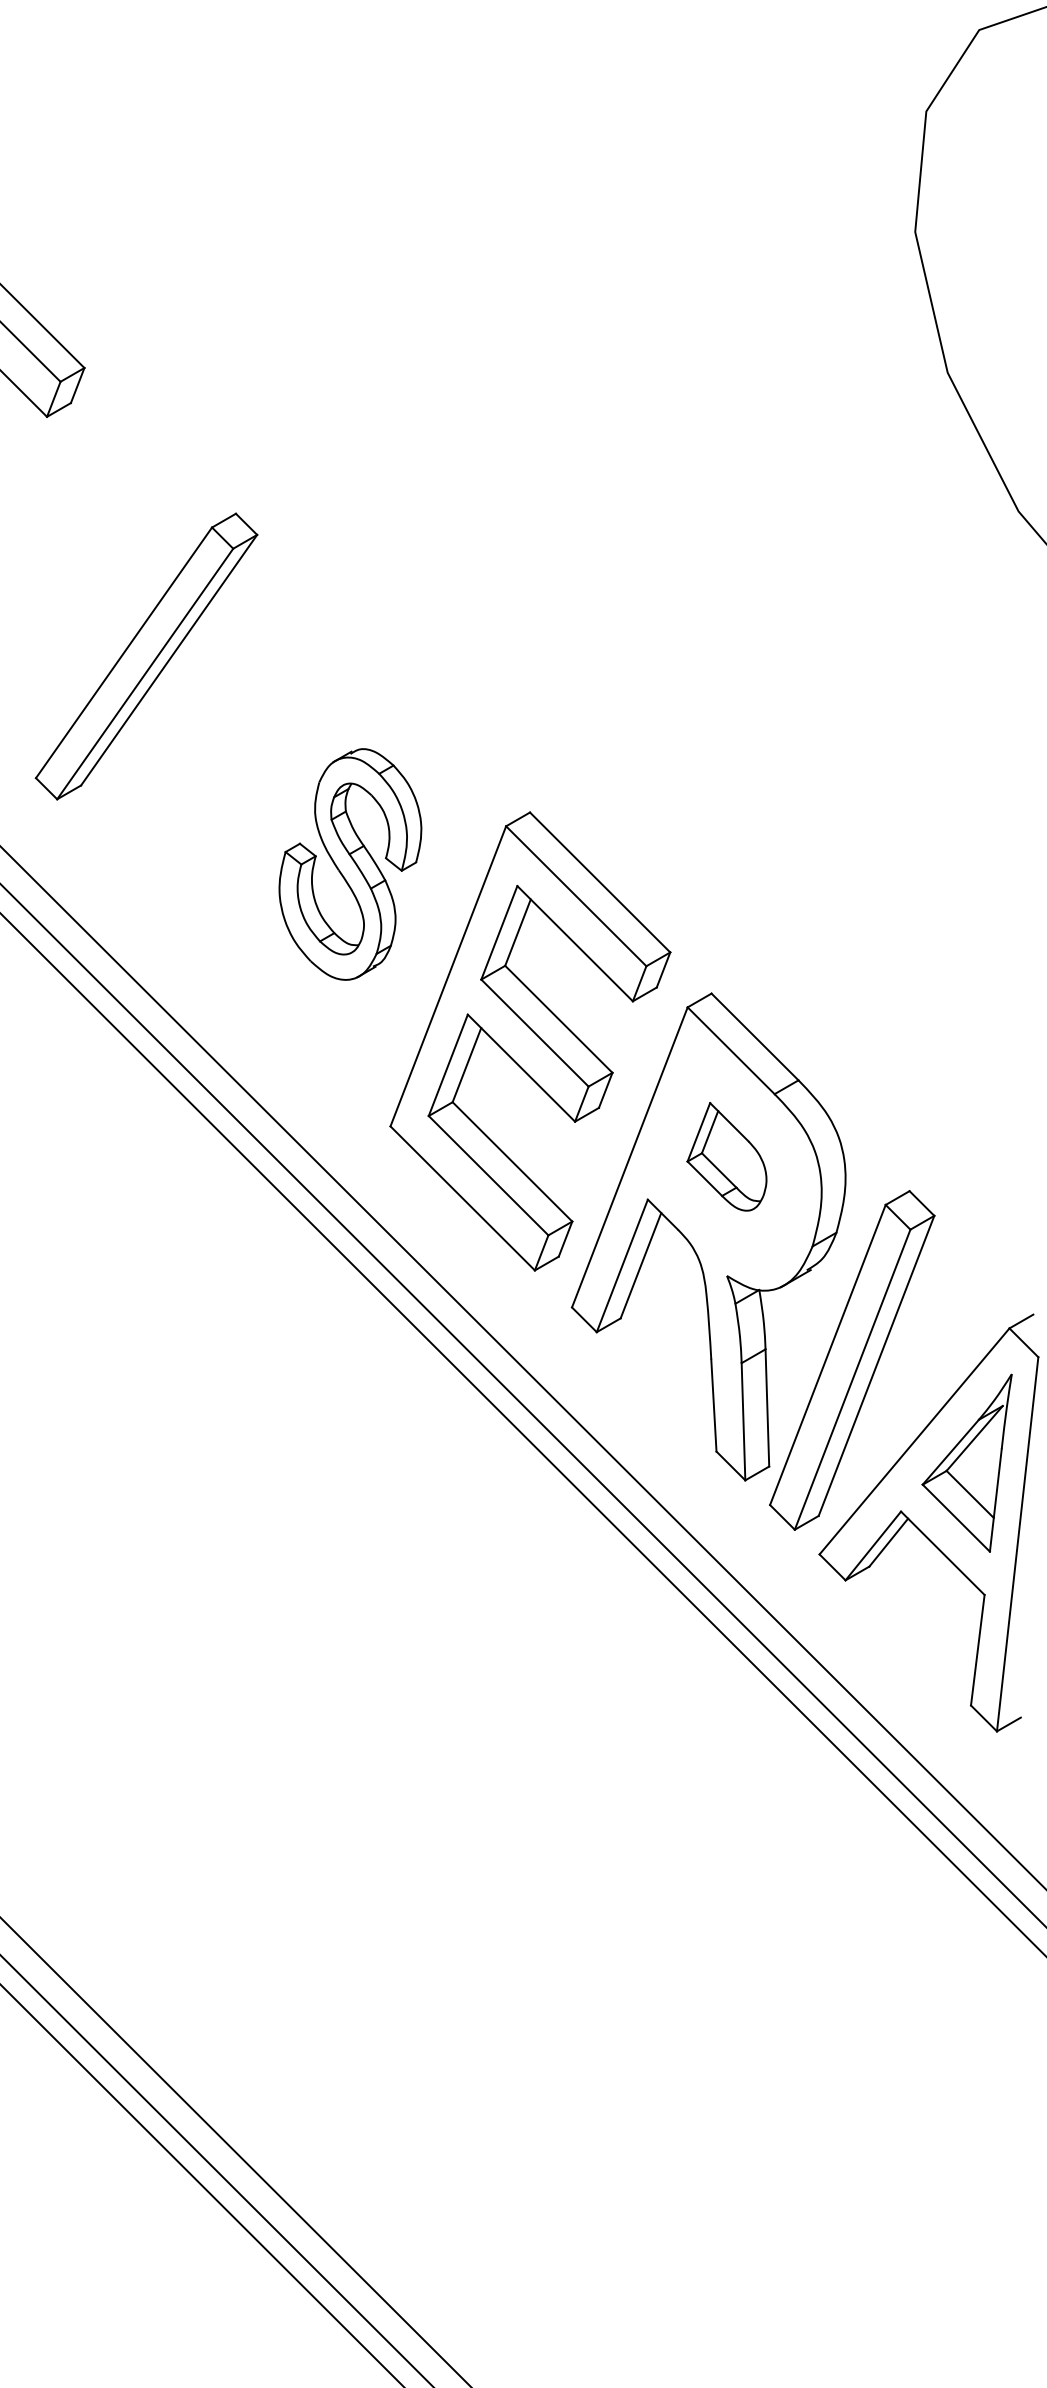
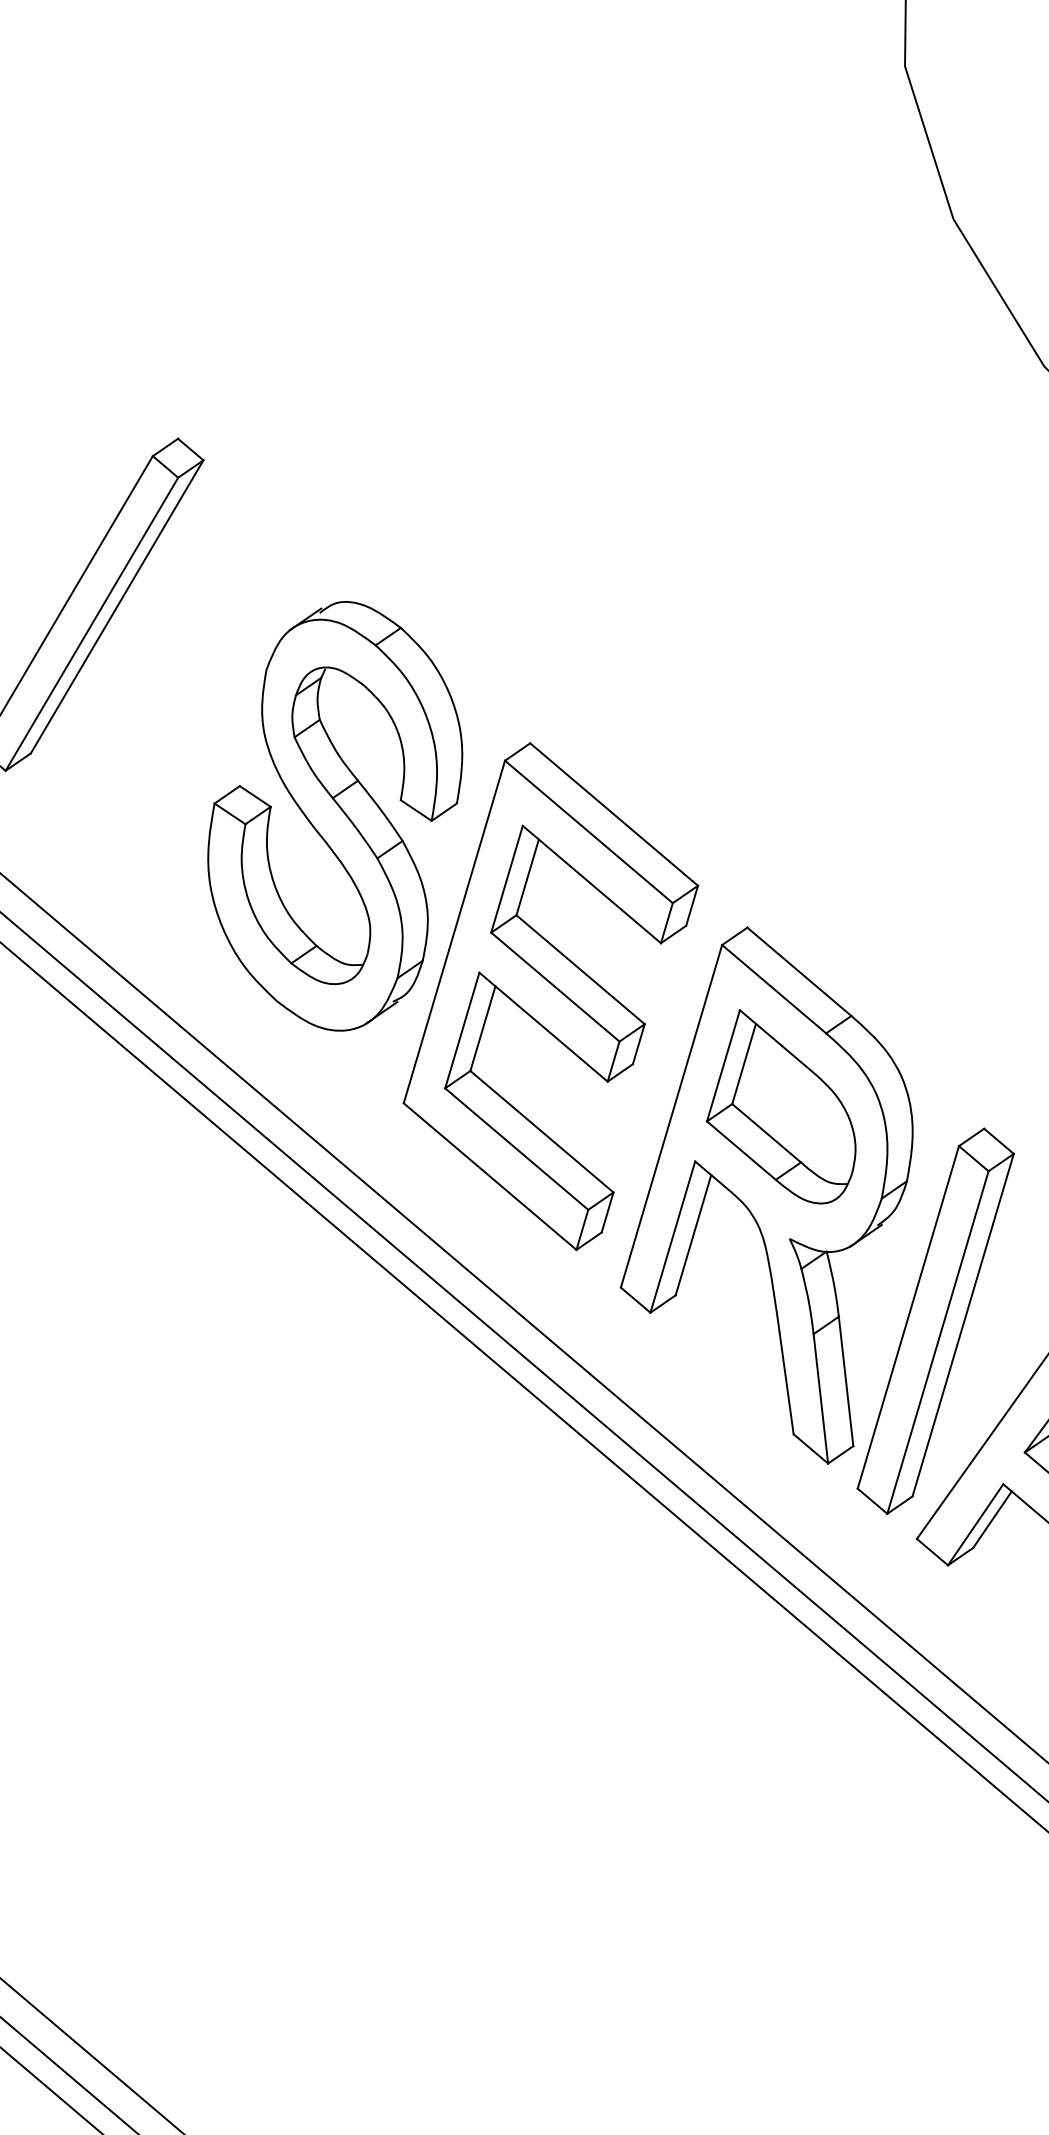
part: (350, 864) -> (336, 816), size x1.67
part: (726, 1156) -> (778, 1106), size x1.67

